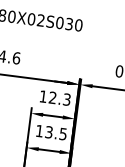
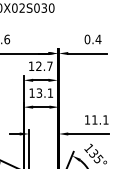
text: (66, 99) -> (49, 66), 12.3 -> 12.7
text: (63, 133) -> (50, 92), 13.5 -> 13.1

